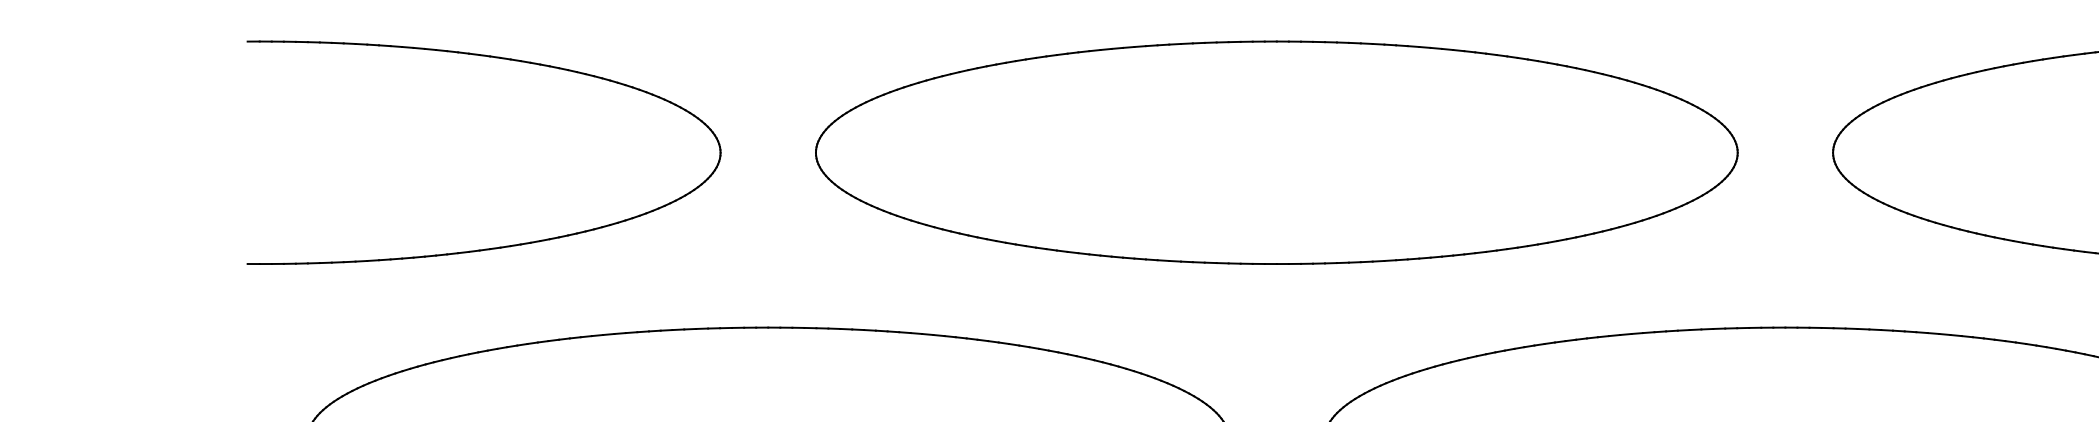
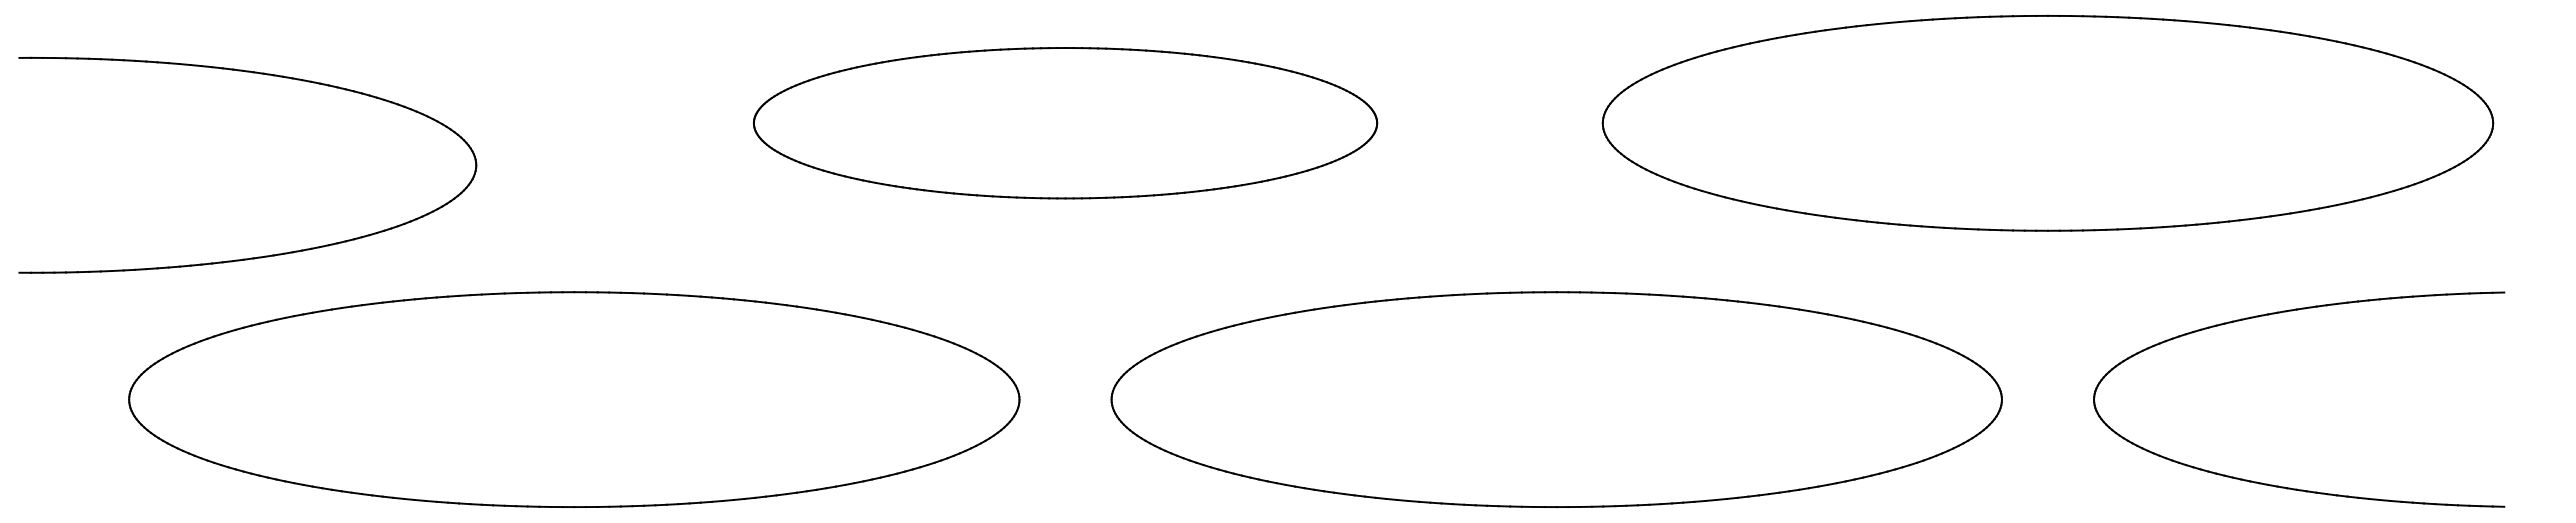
part: (497, 58) -> (260, 74), moved
part: (1276, 151) -> (1065, 122), size x0.7

